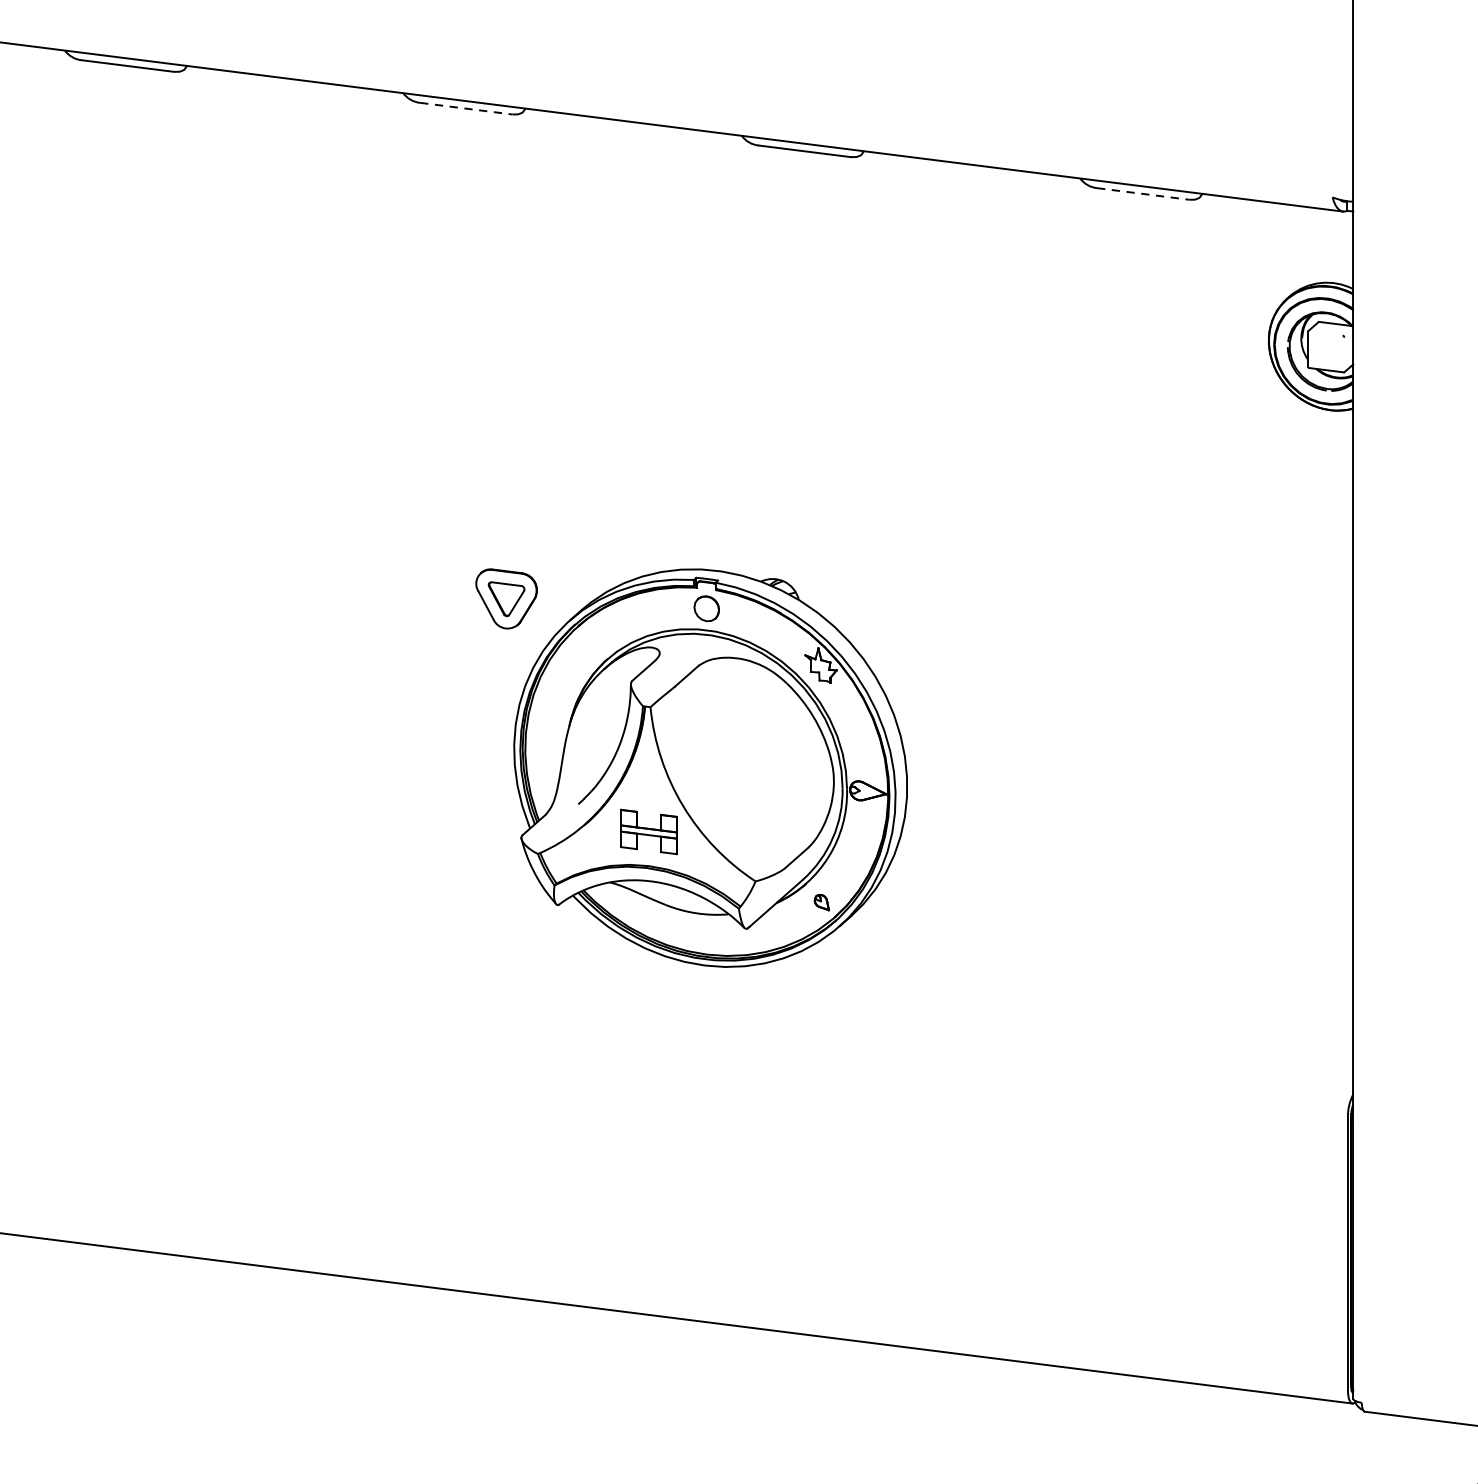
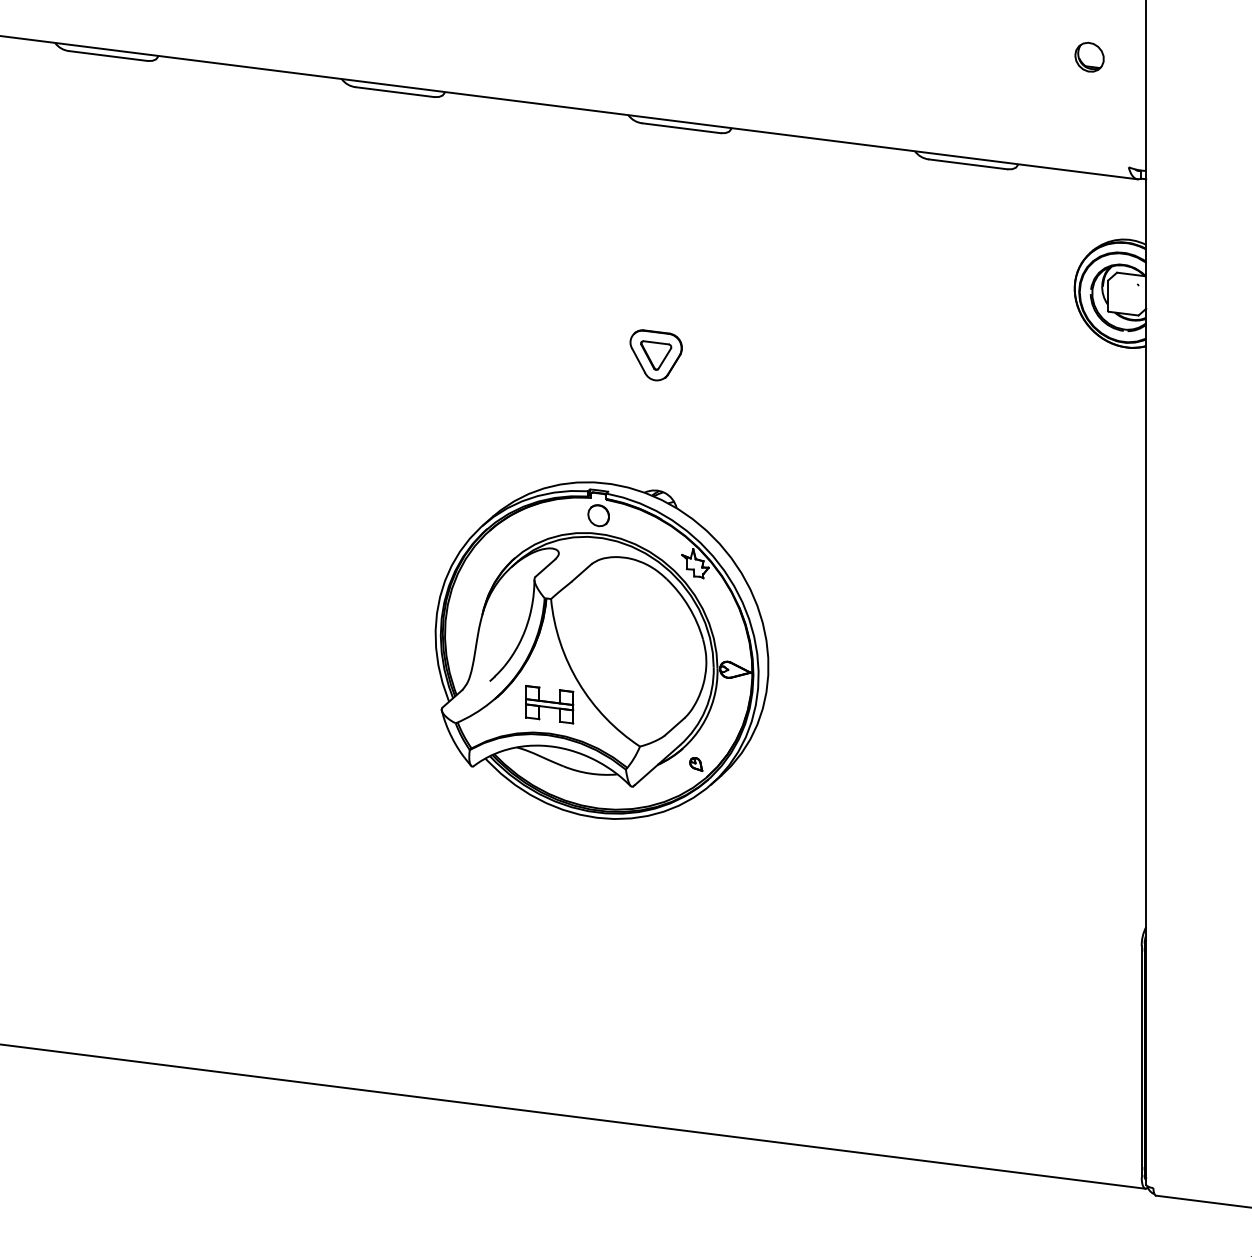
part: (1286, 66) -> (1089, 56), added
line: (466, 109) -> (395, 92), dashed -> solid
line: (1143, 194) -> (968, 164), dashed -> solid
part: (505, 599) -> (655, 355), moved

